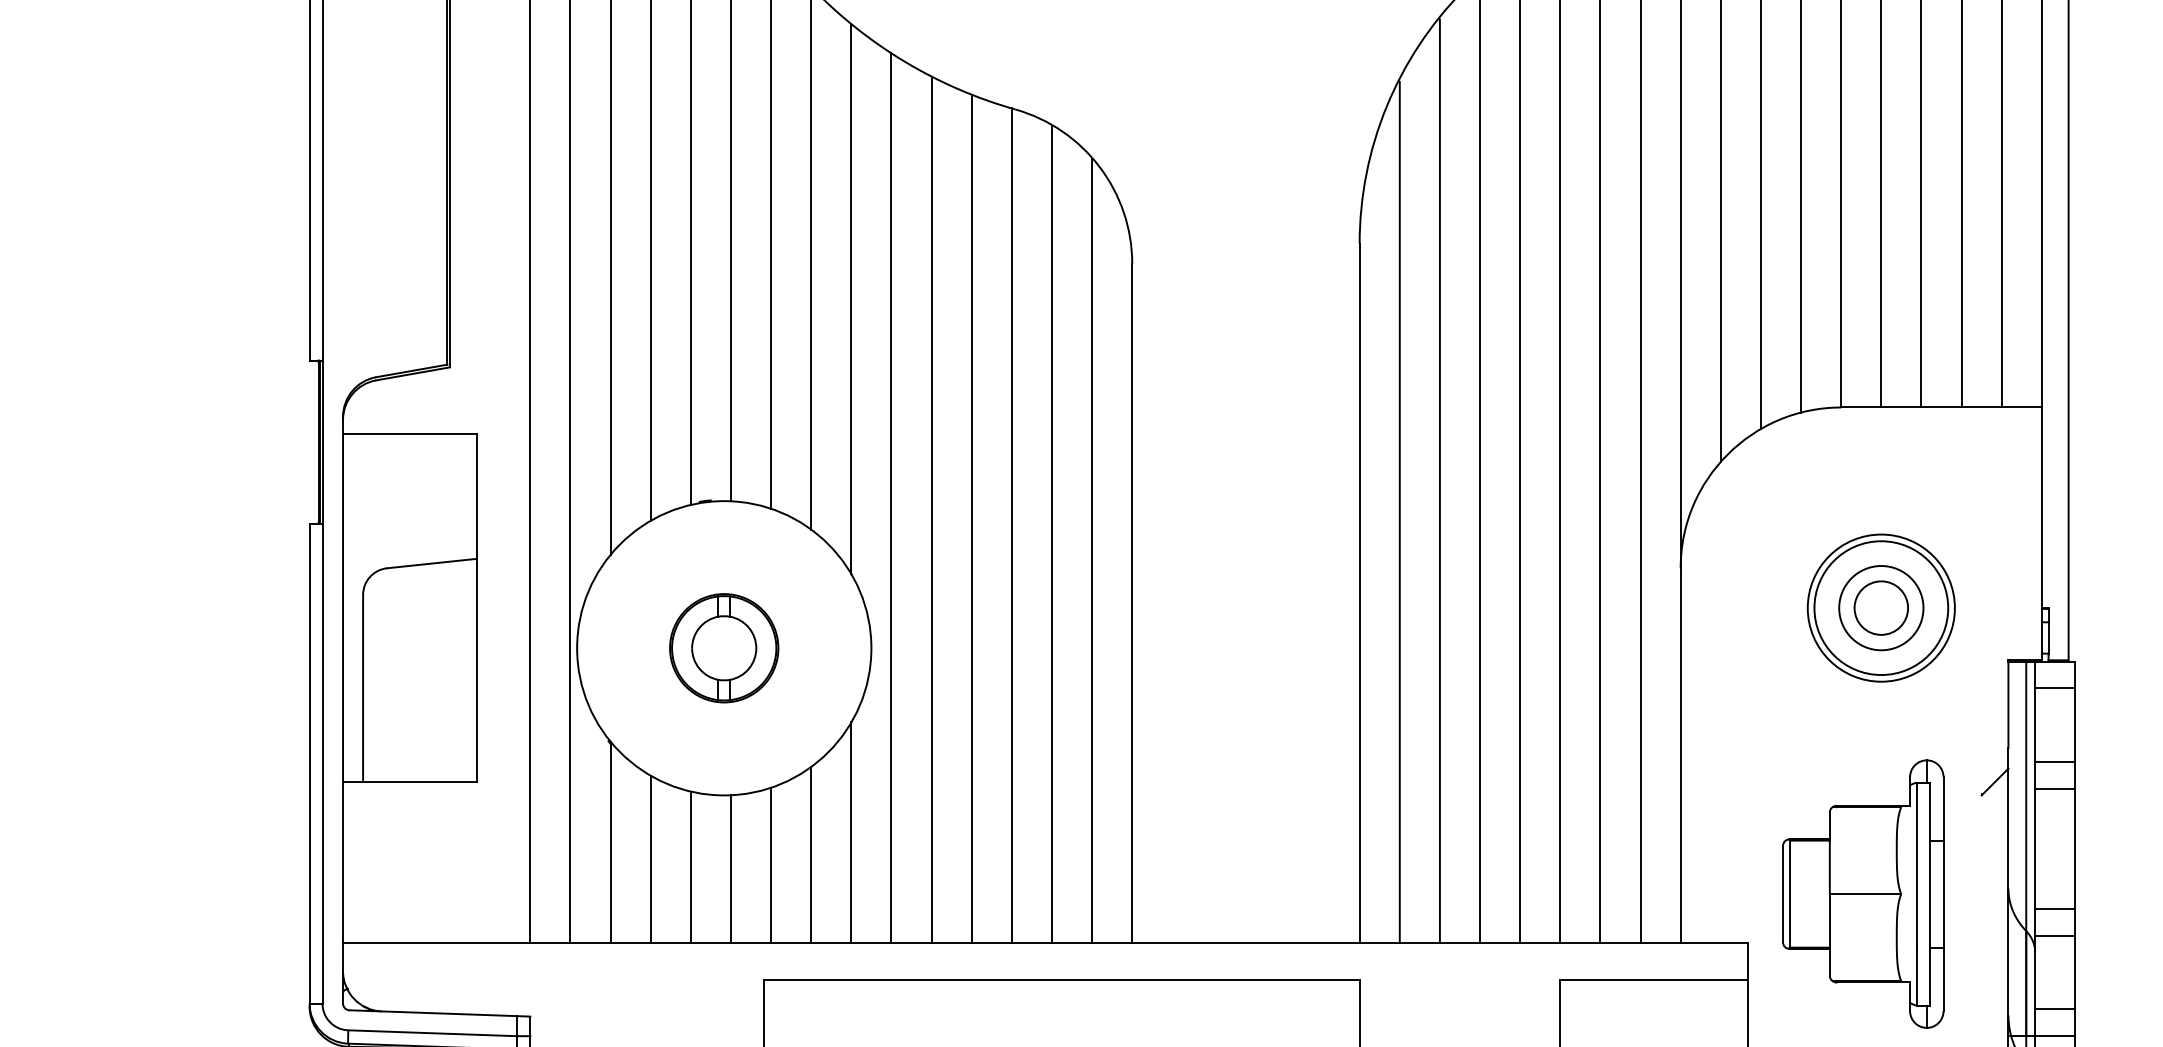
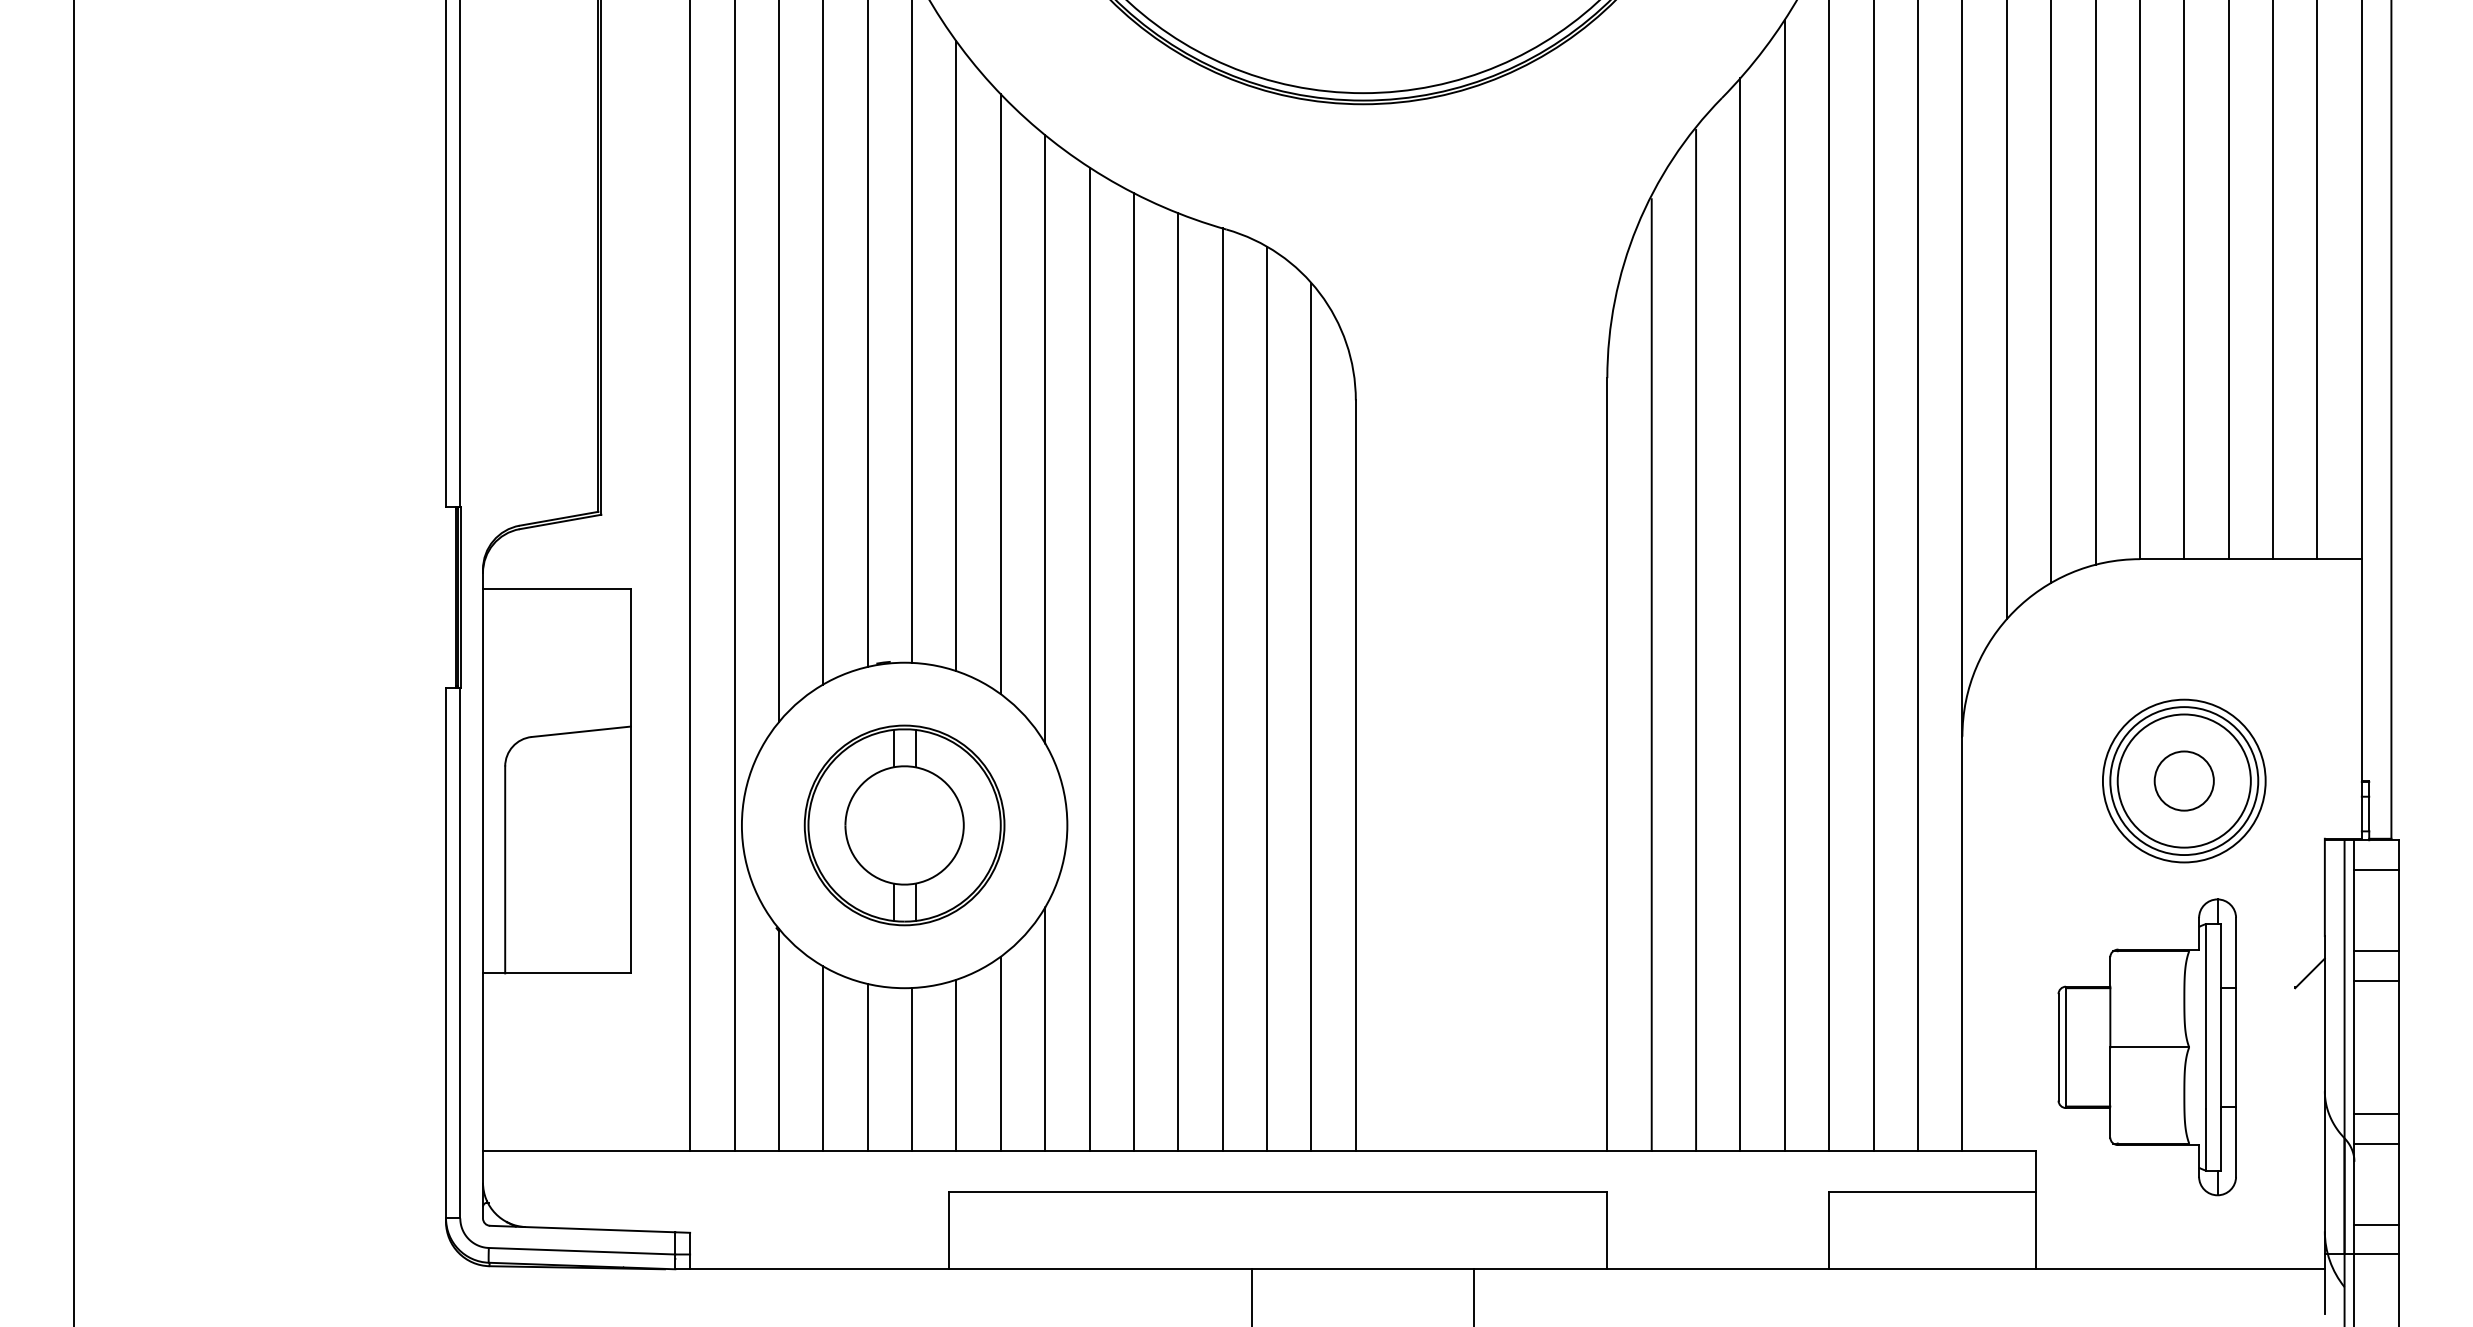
circle: (1880, 607) -> (2183, 780), size x1.43
part: (724, 648) -> (904, 825), size x1.67
part: (1862, 894) -> (2146, 1047), moved

